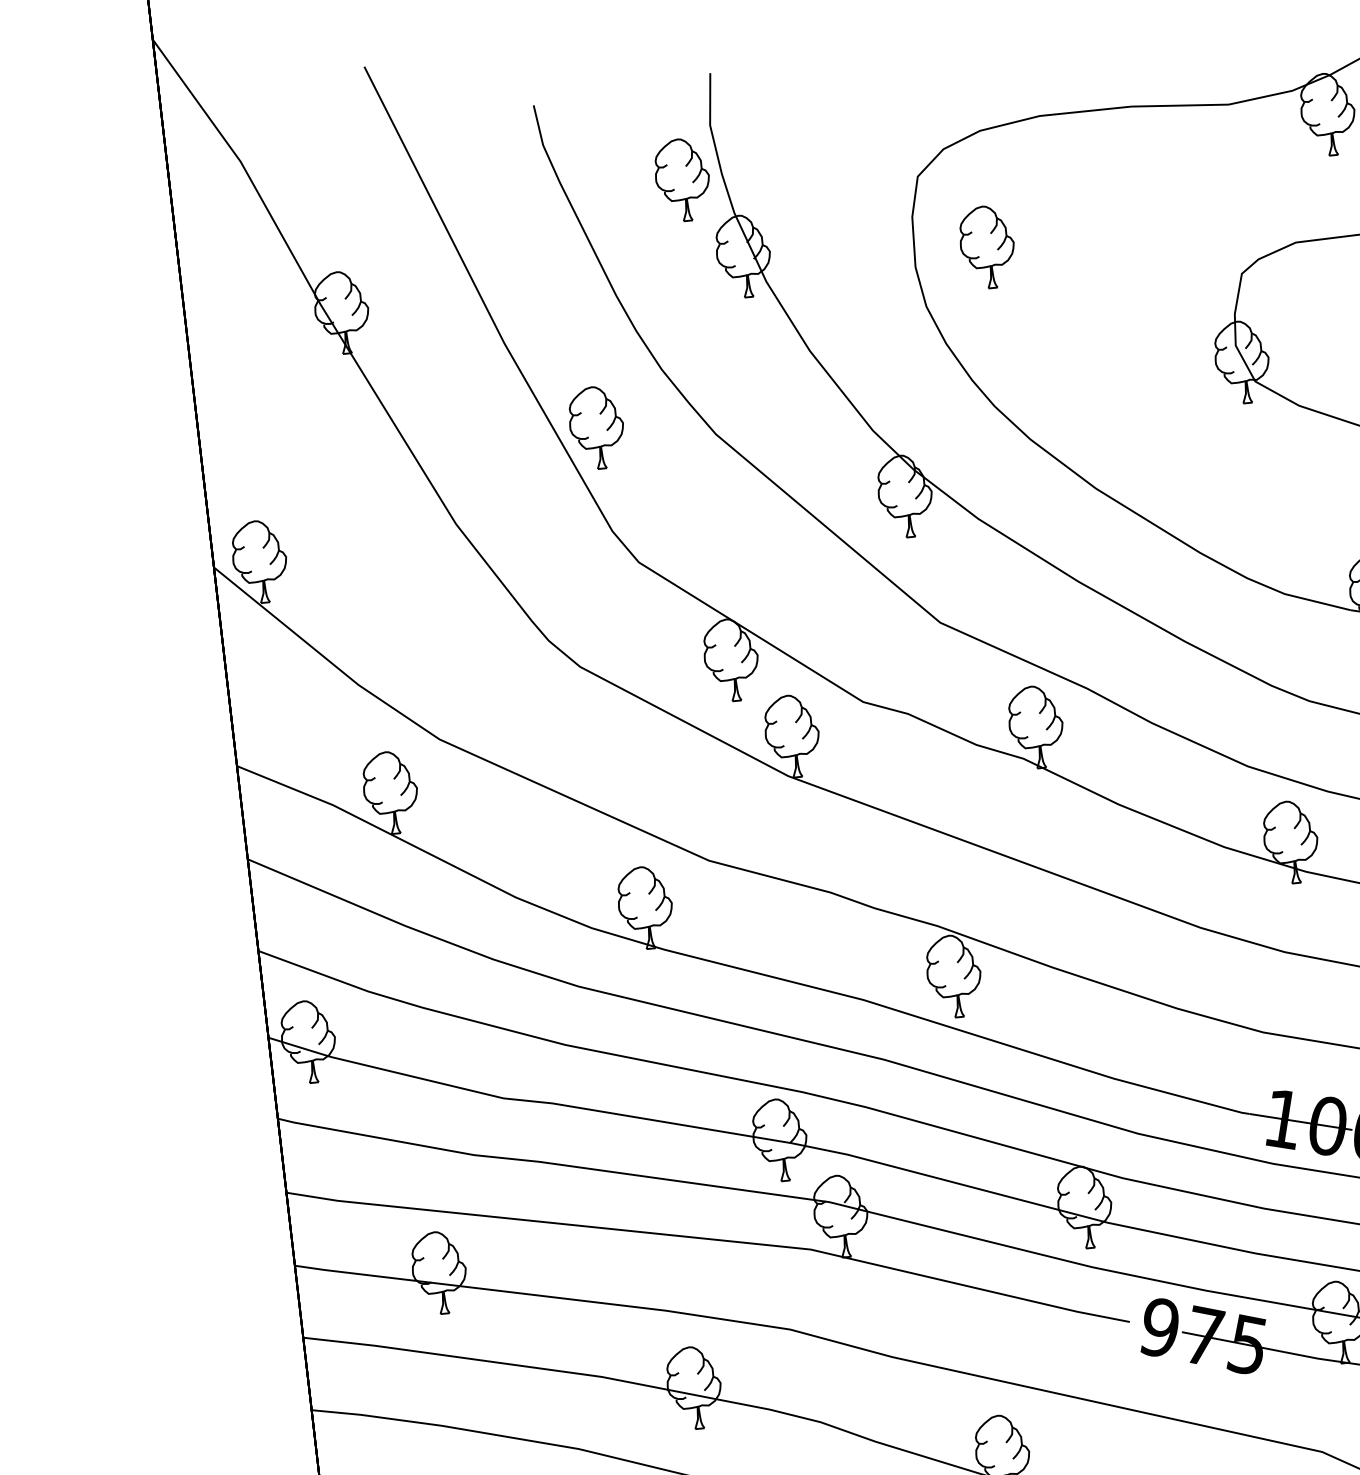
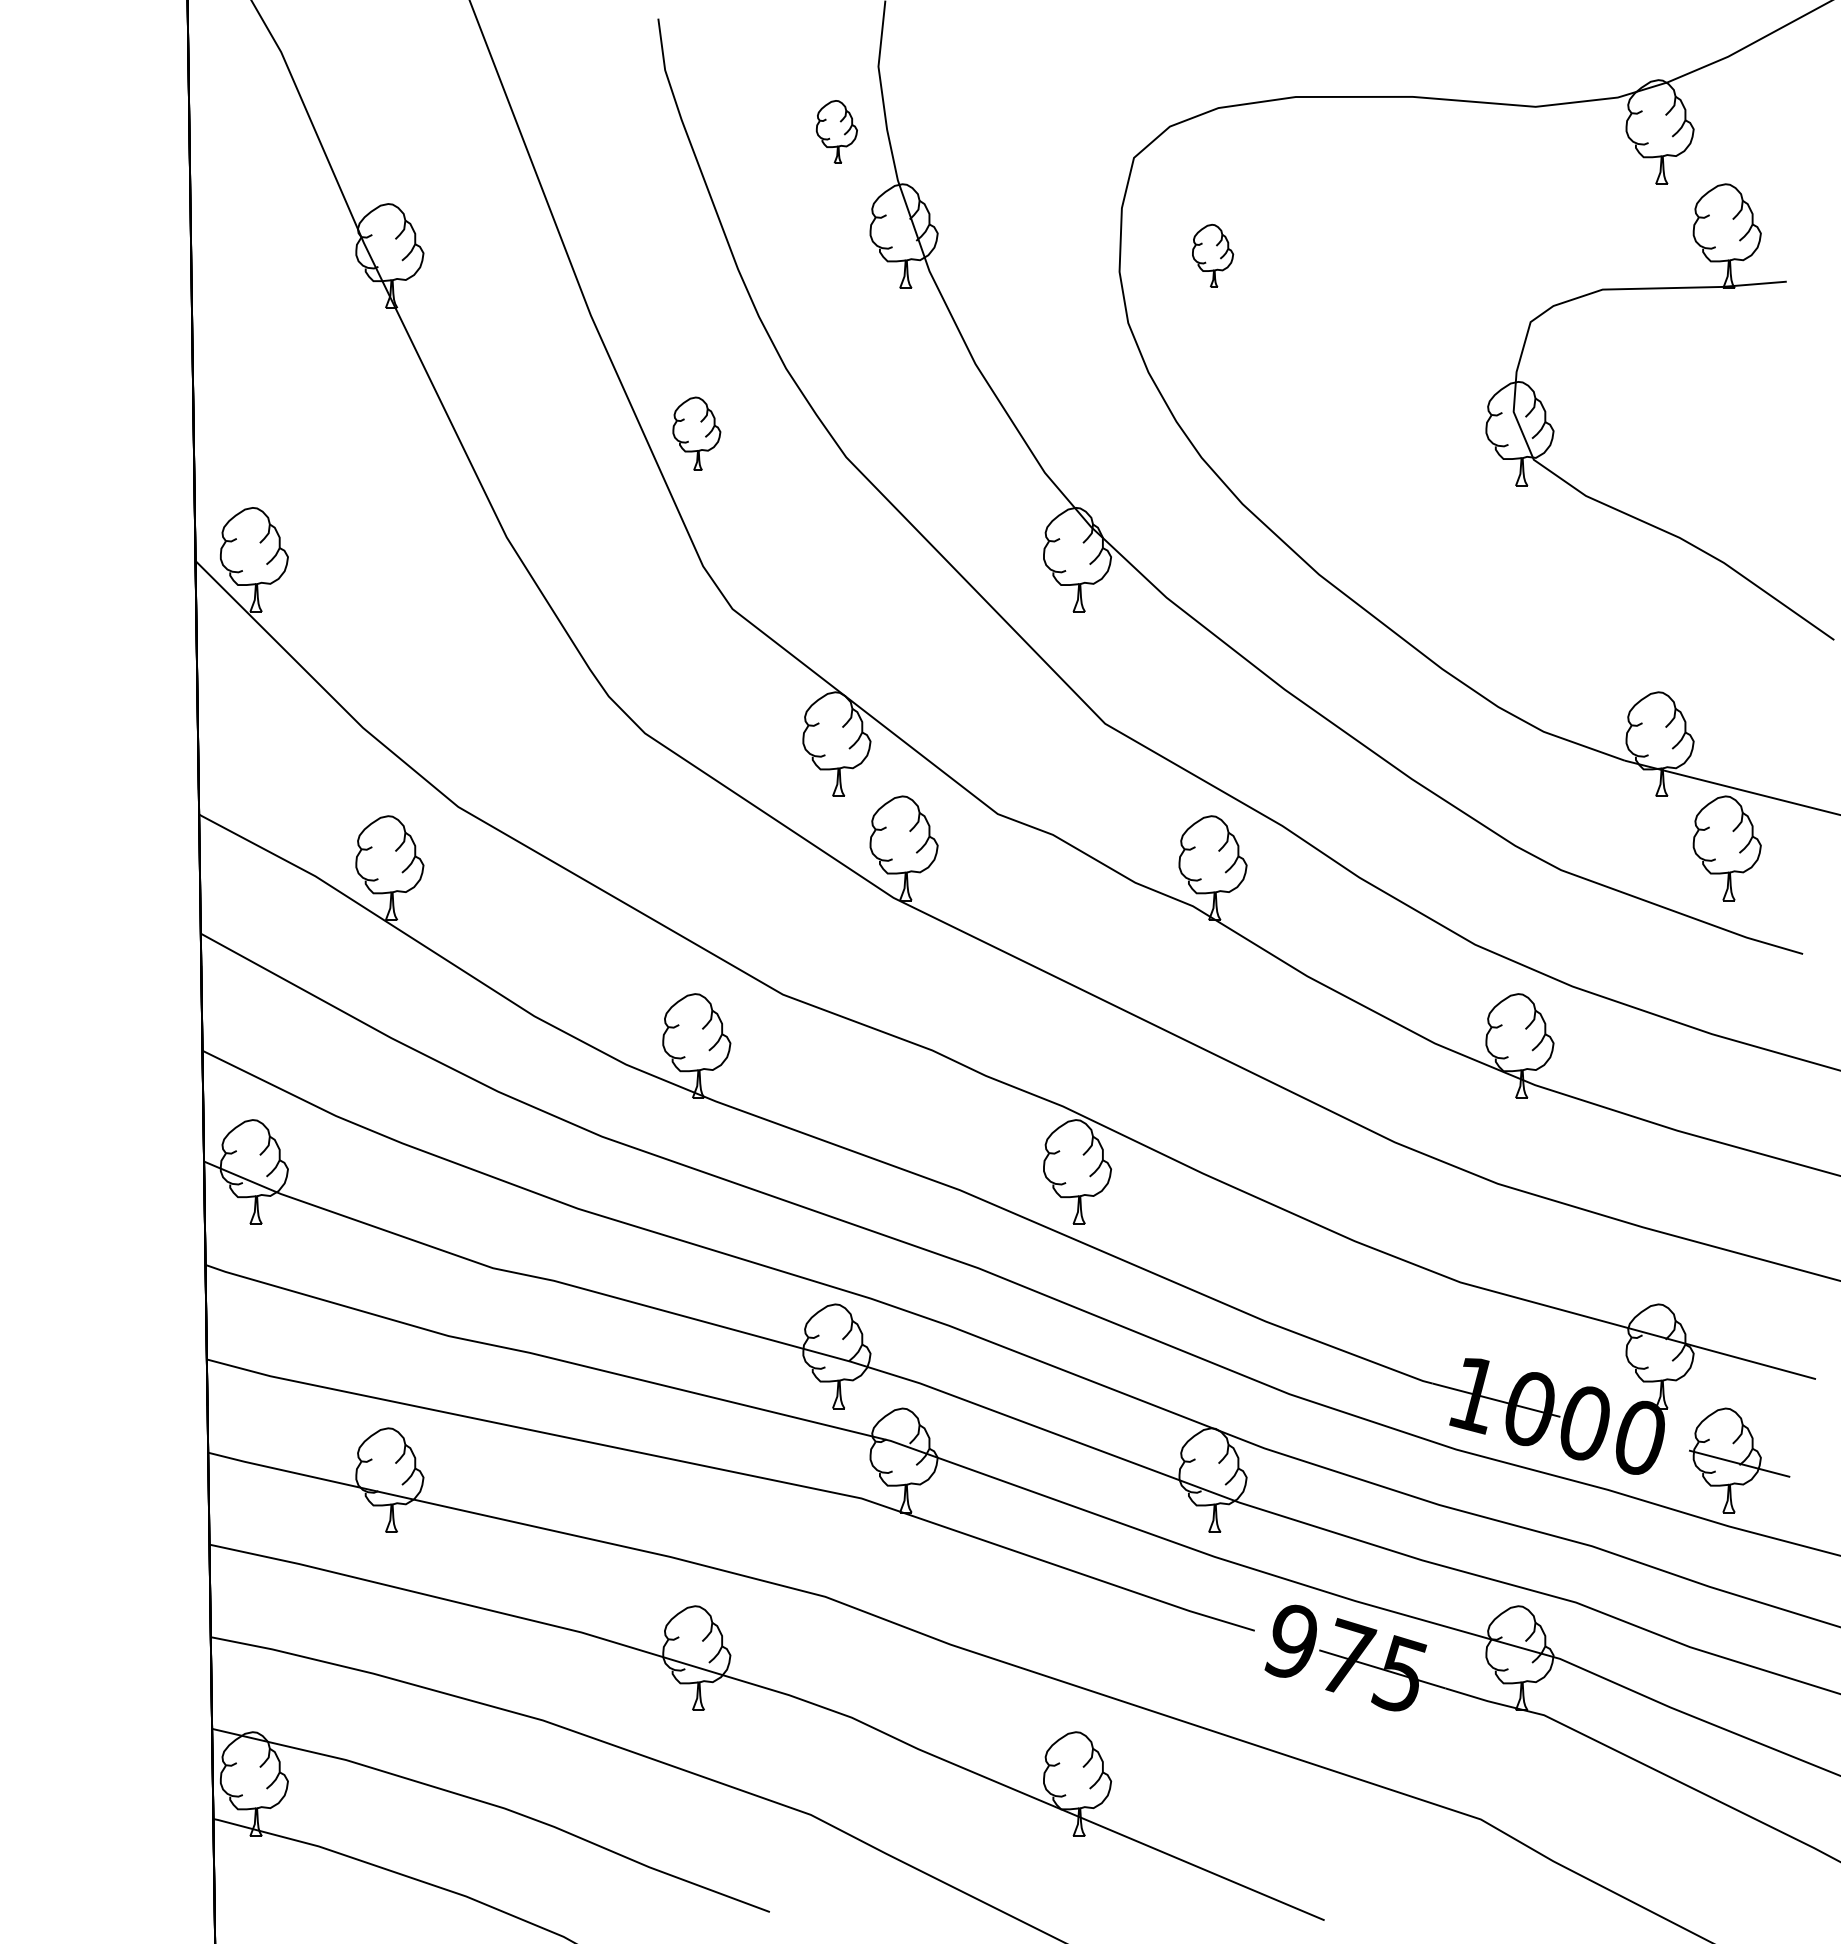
part: (682, 179) -> (836, 131), size x0.6
part: (987, 246) -> (1212, 255), size x0.6
part: (596, 427) -> (696, 433), size x0.7

